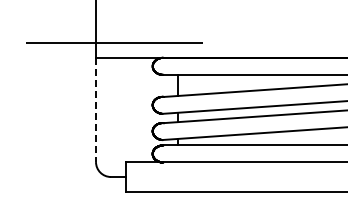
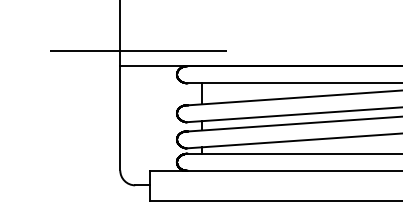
line: (96, 110) -> (120, 118), dashed -> solid

